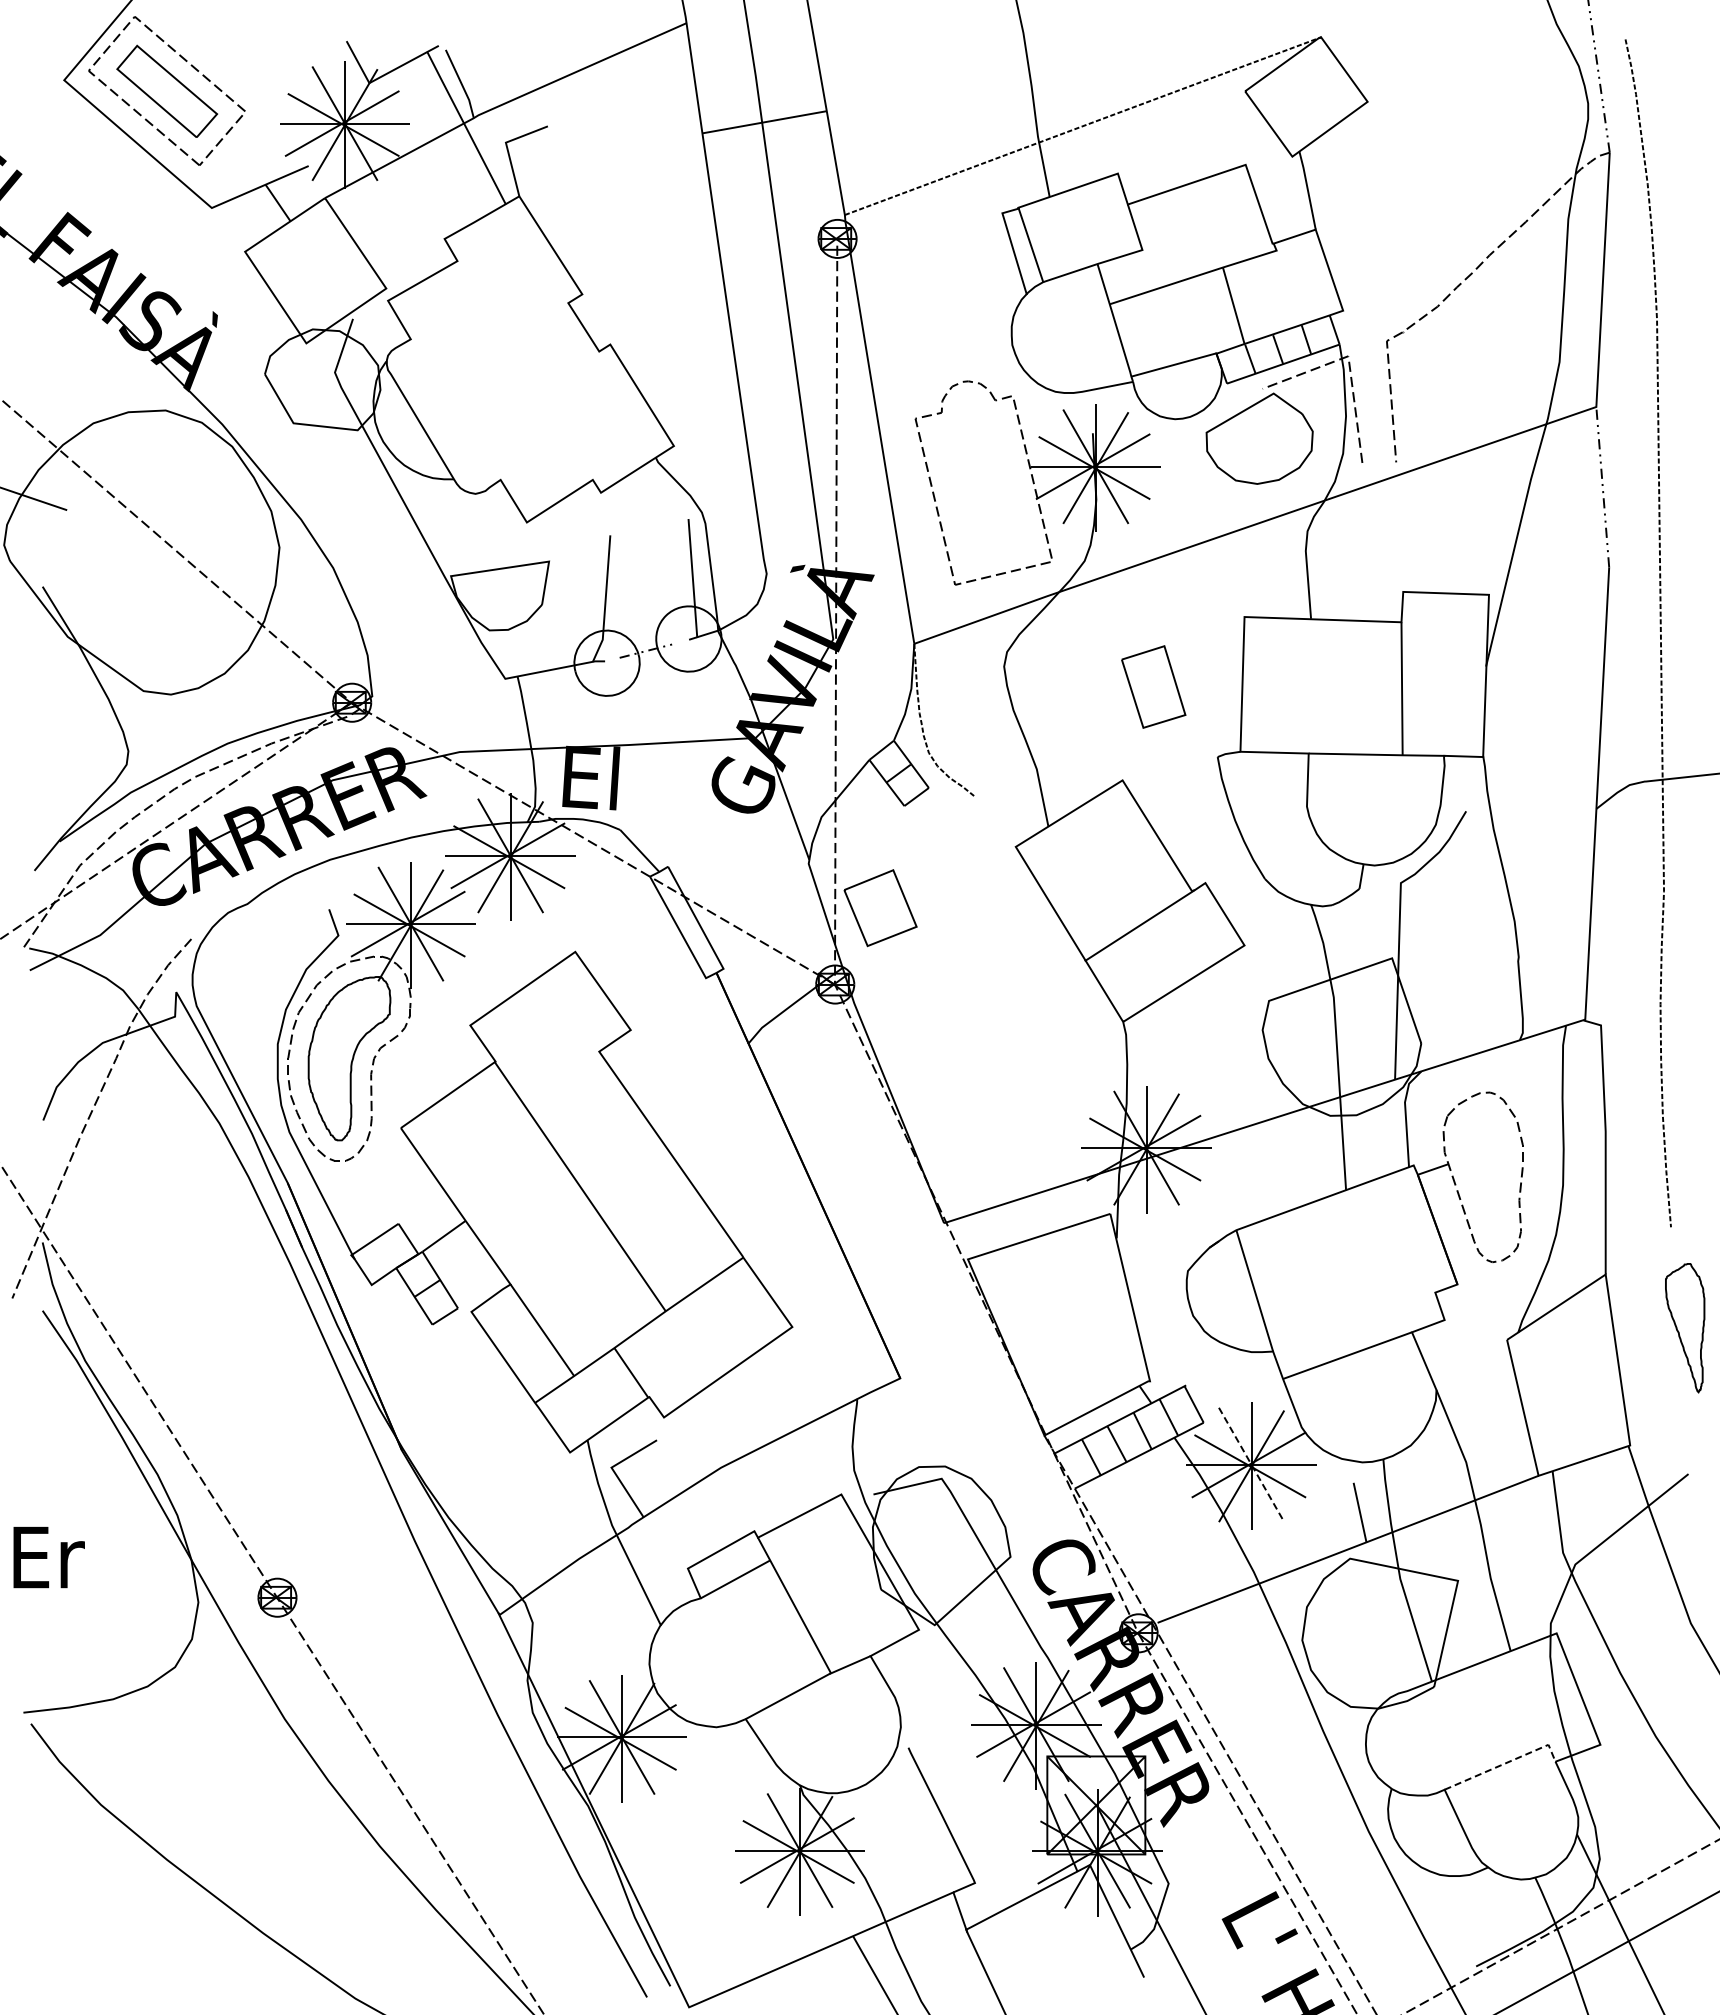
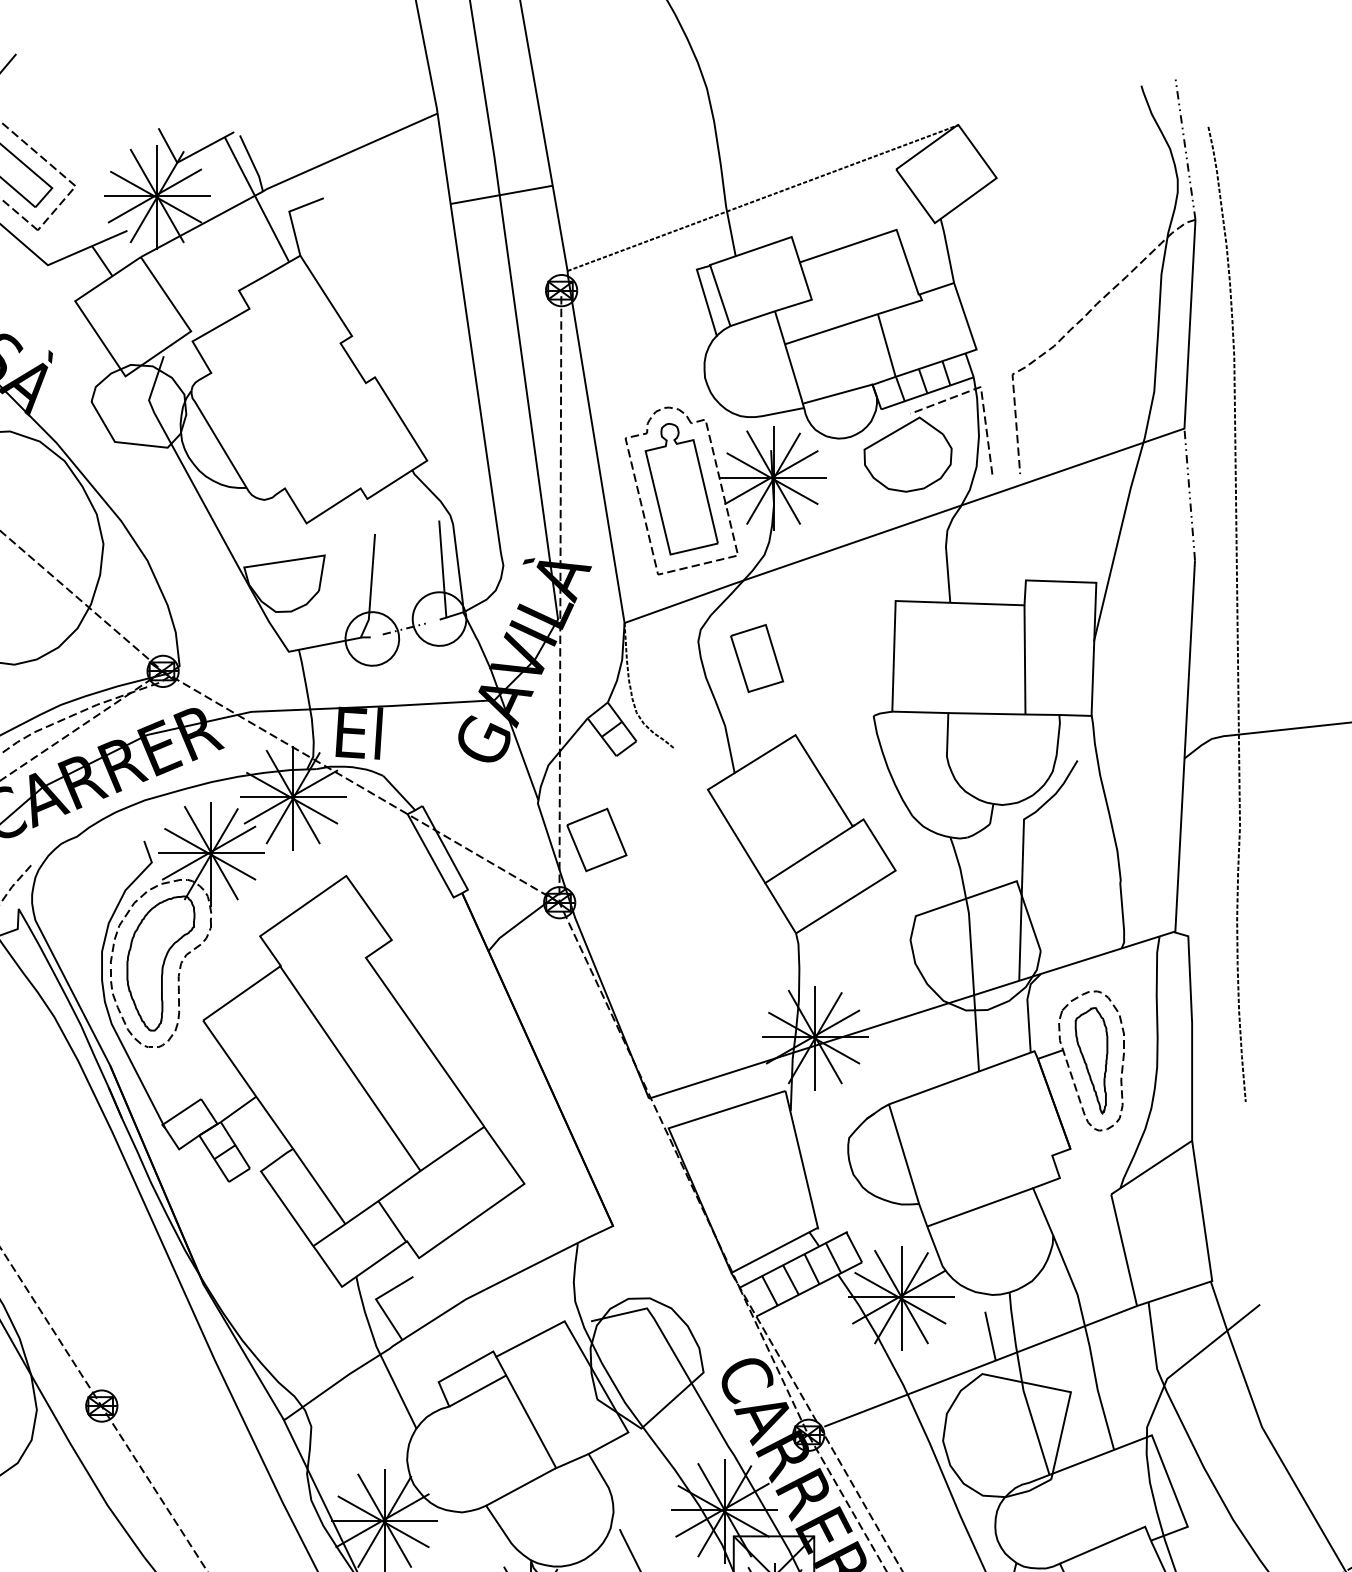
part: (983, 480) -> (681, 488), added
part: (1153, 686) -> (756, 658), moved
part: (1685, 1328) -> (1091, 1061), moved
line: (1251, 1464) -> (901, 1296), dashed -> solid
line: (1505, 1763) -> (1109, 1542), dashed -> solid

